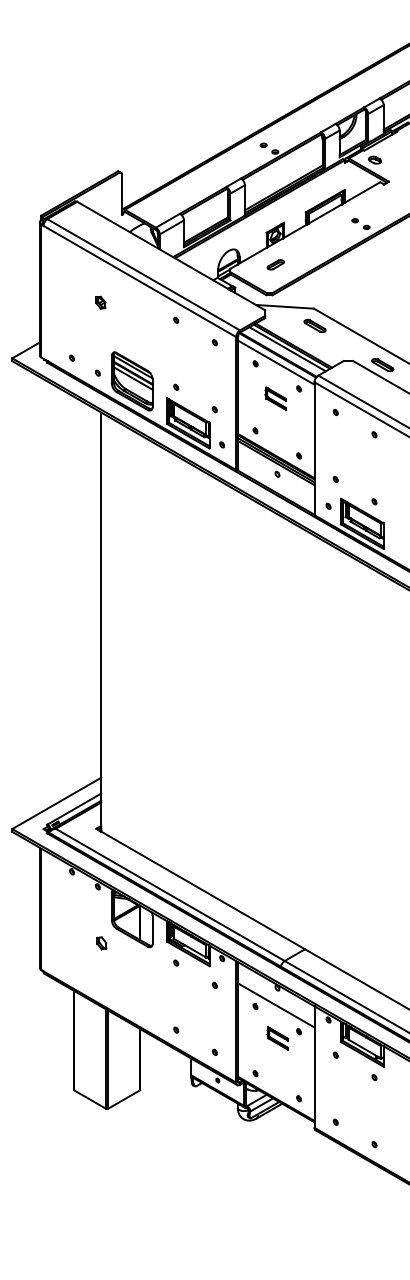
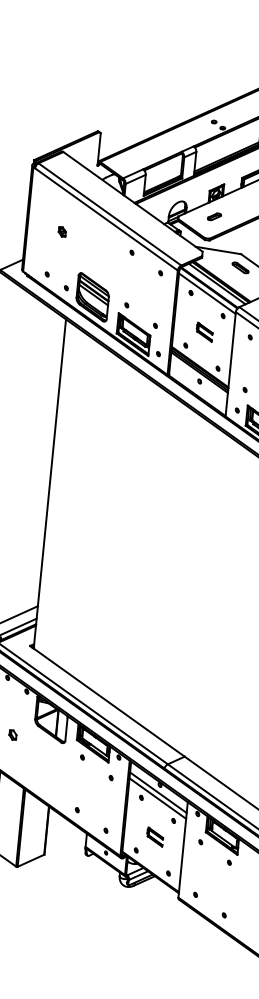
part: (100, 302) -> (62, 231), moved
part: (275, 398) -> (204, 332), moved
part: (101, 943) -> (12, 735), moved
line: (276, 997) -> (158, 792), added
part: (277, 1038) -> (154, 837), moved

